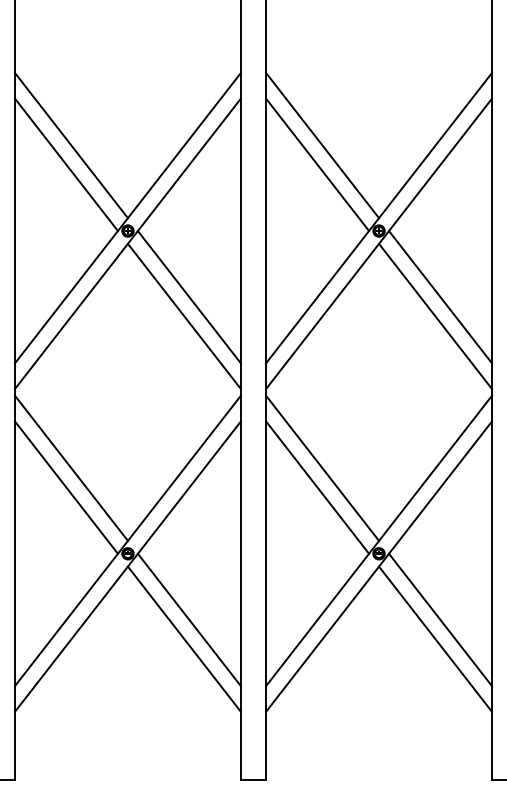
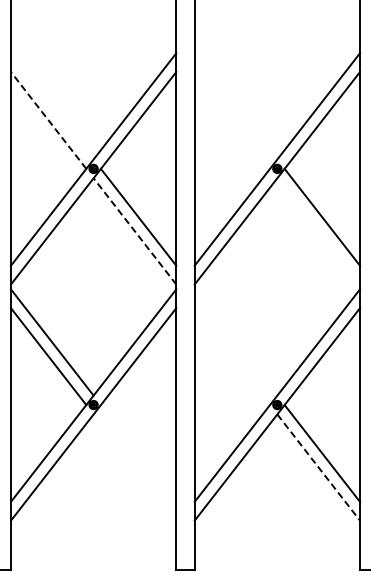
line: (70, 145) -> (51, 106), removed
line: (321, 145) -> (235, 106), removed
line: (66, 164) -> (48, 120), solid -> dashed
line: (317, 164) -> (232, 120), removed
line: (183, 316) -> (134, 231), solid -> dashed
line: (435, 316) -> (318, 231), removed
line: (321, 468) -> (235, 342), removed
line: (317, 487) -> (232, 356), removed
line: (189, 620) -> (138, 453), removed
line: (183, 639) -> (134, 467), removed
line: (435, 639) -> (318, 467), solid -> dashed

